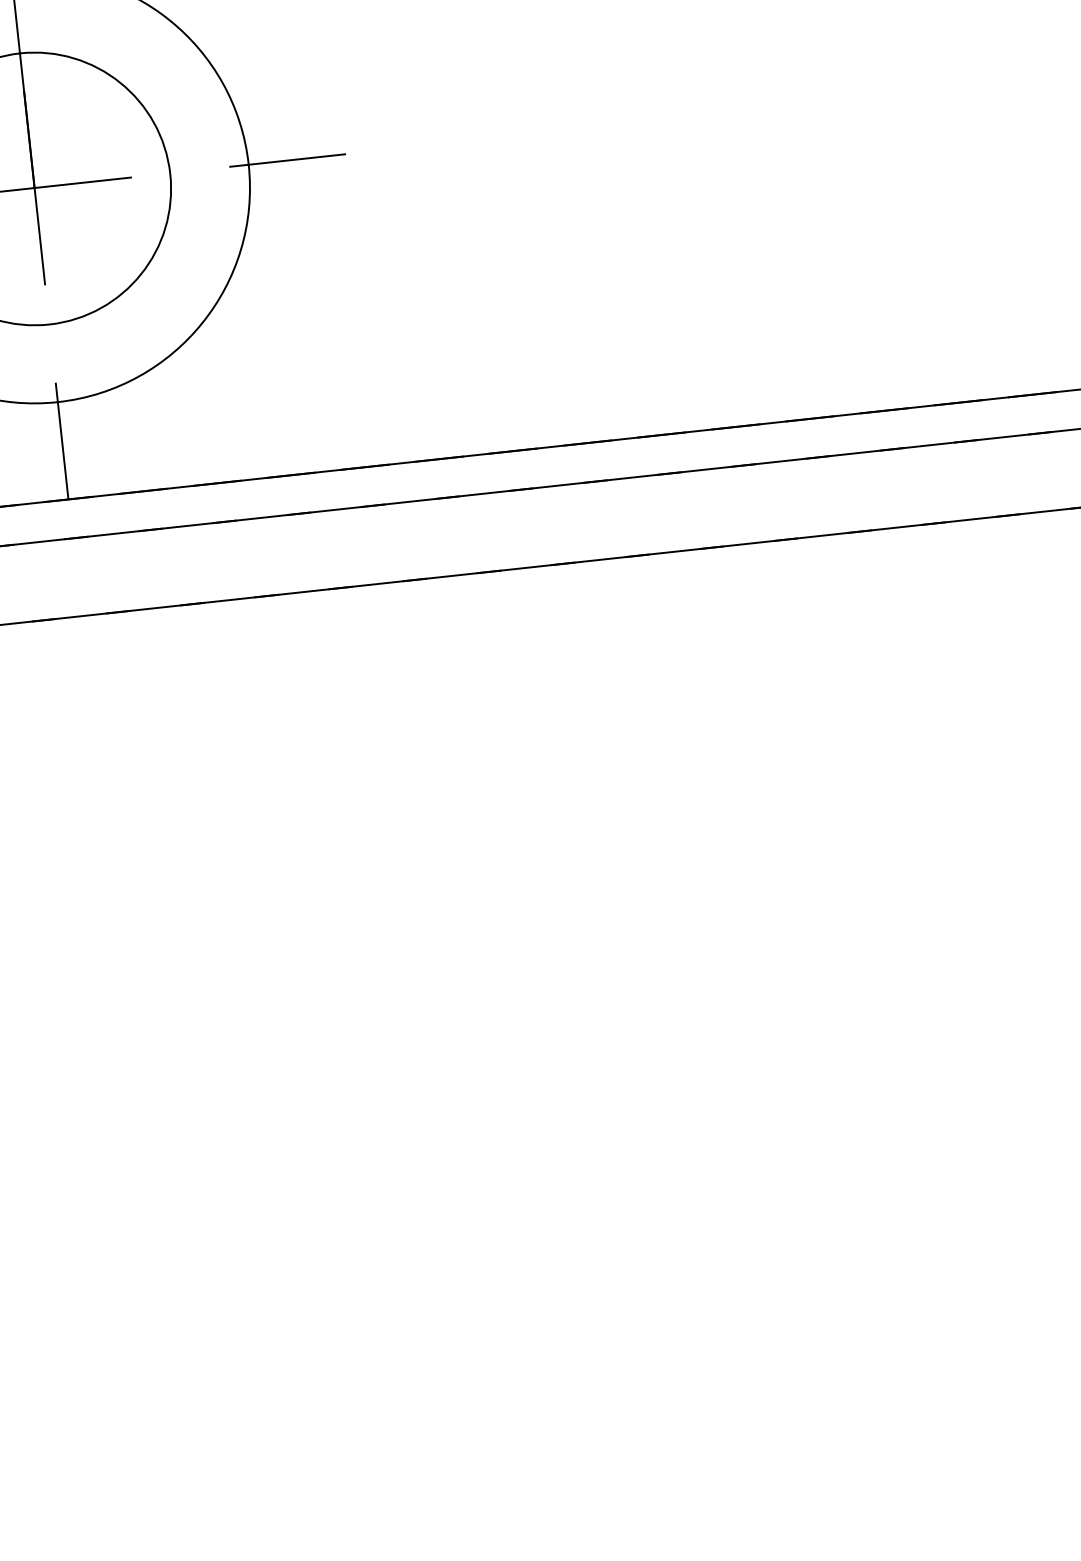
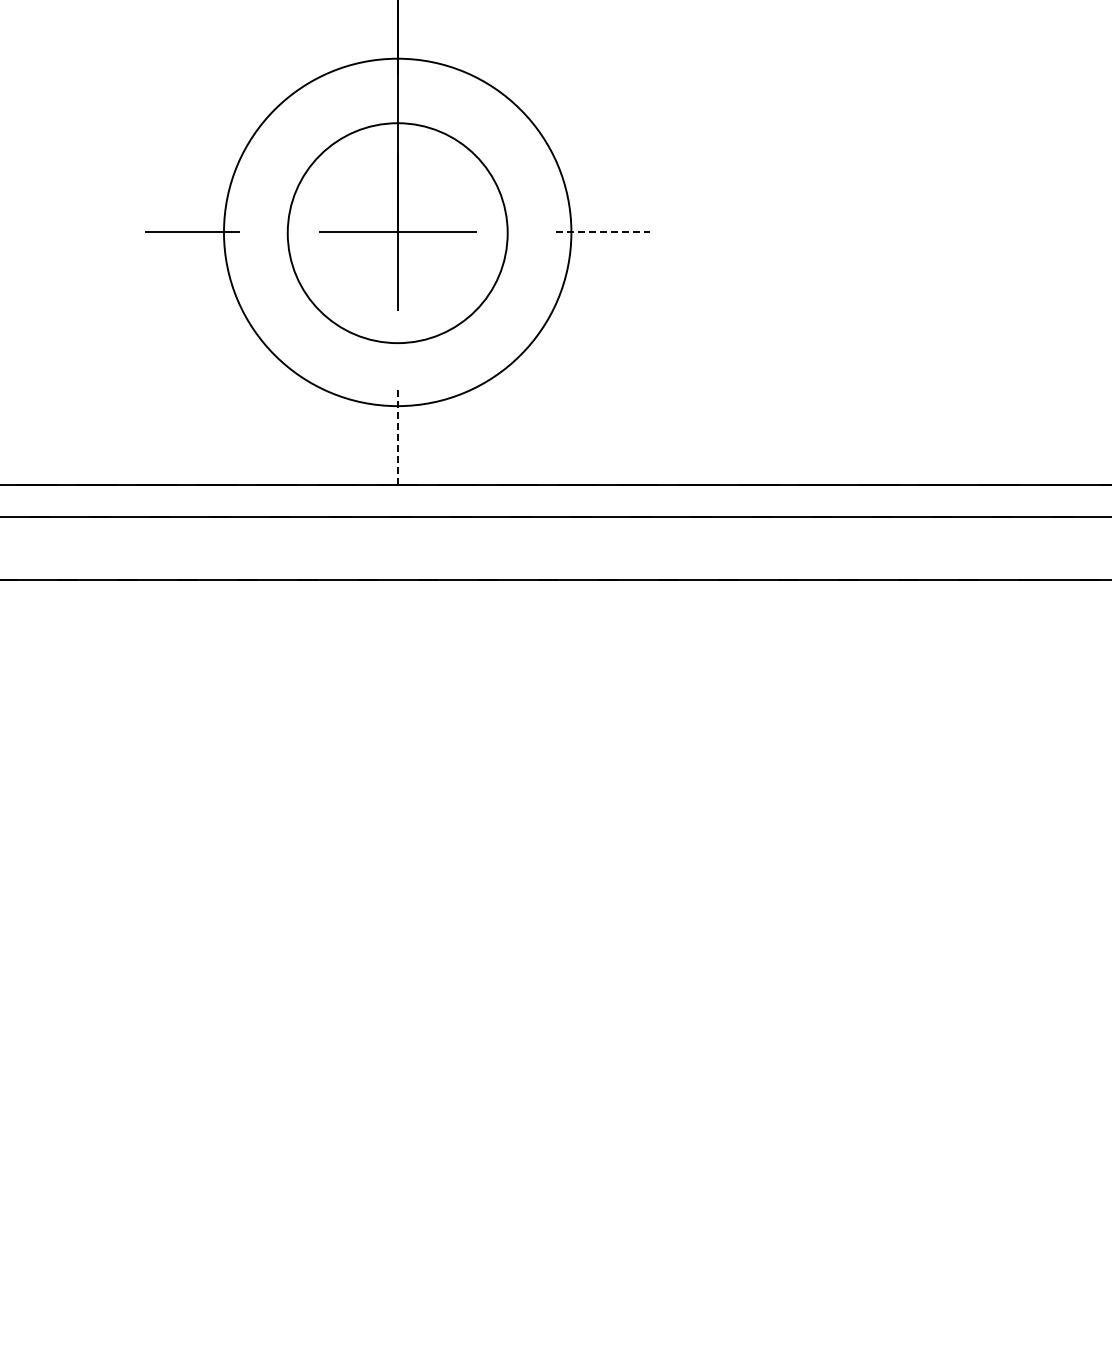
line: (288, 160) -> (603, 232), solid -> dashed
line: (61, 442) -> (397, 438), solid -> dashed

